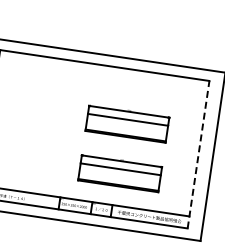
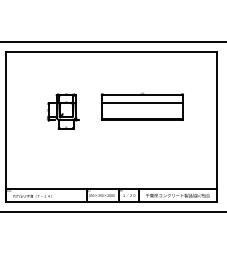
part: (47, 116) -> (62, 111), added
line: (198, 155) -> (217, 127), dashed -> solid
part: (119, 172) -> (141, 156), removed

